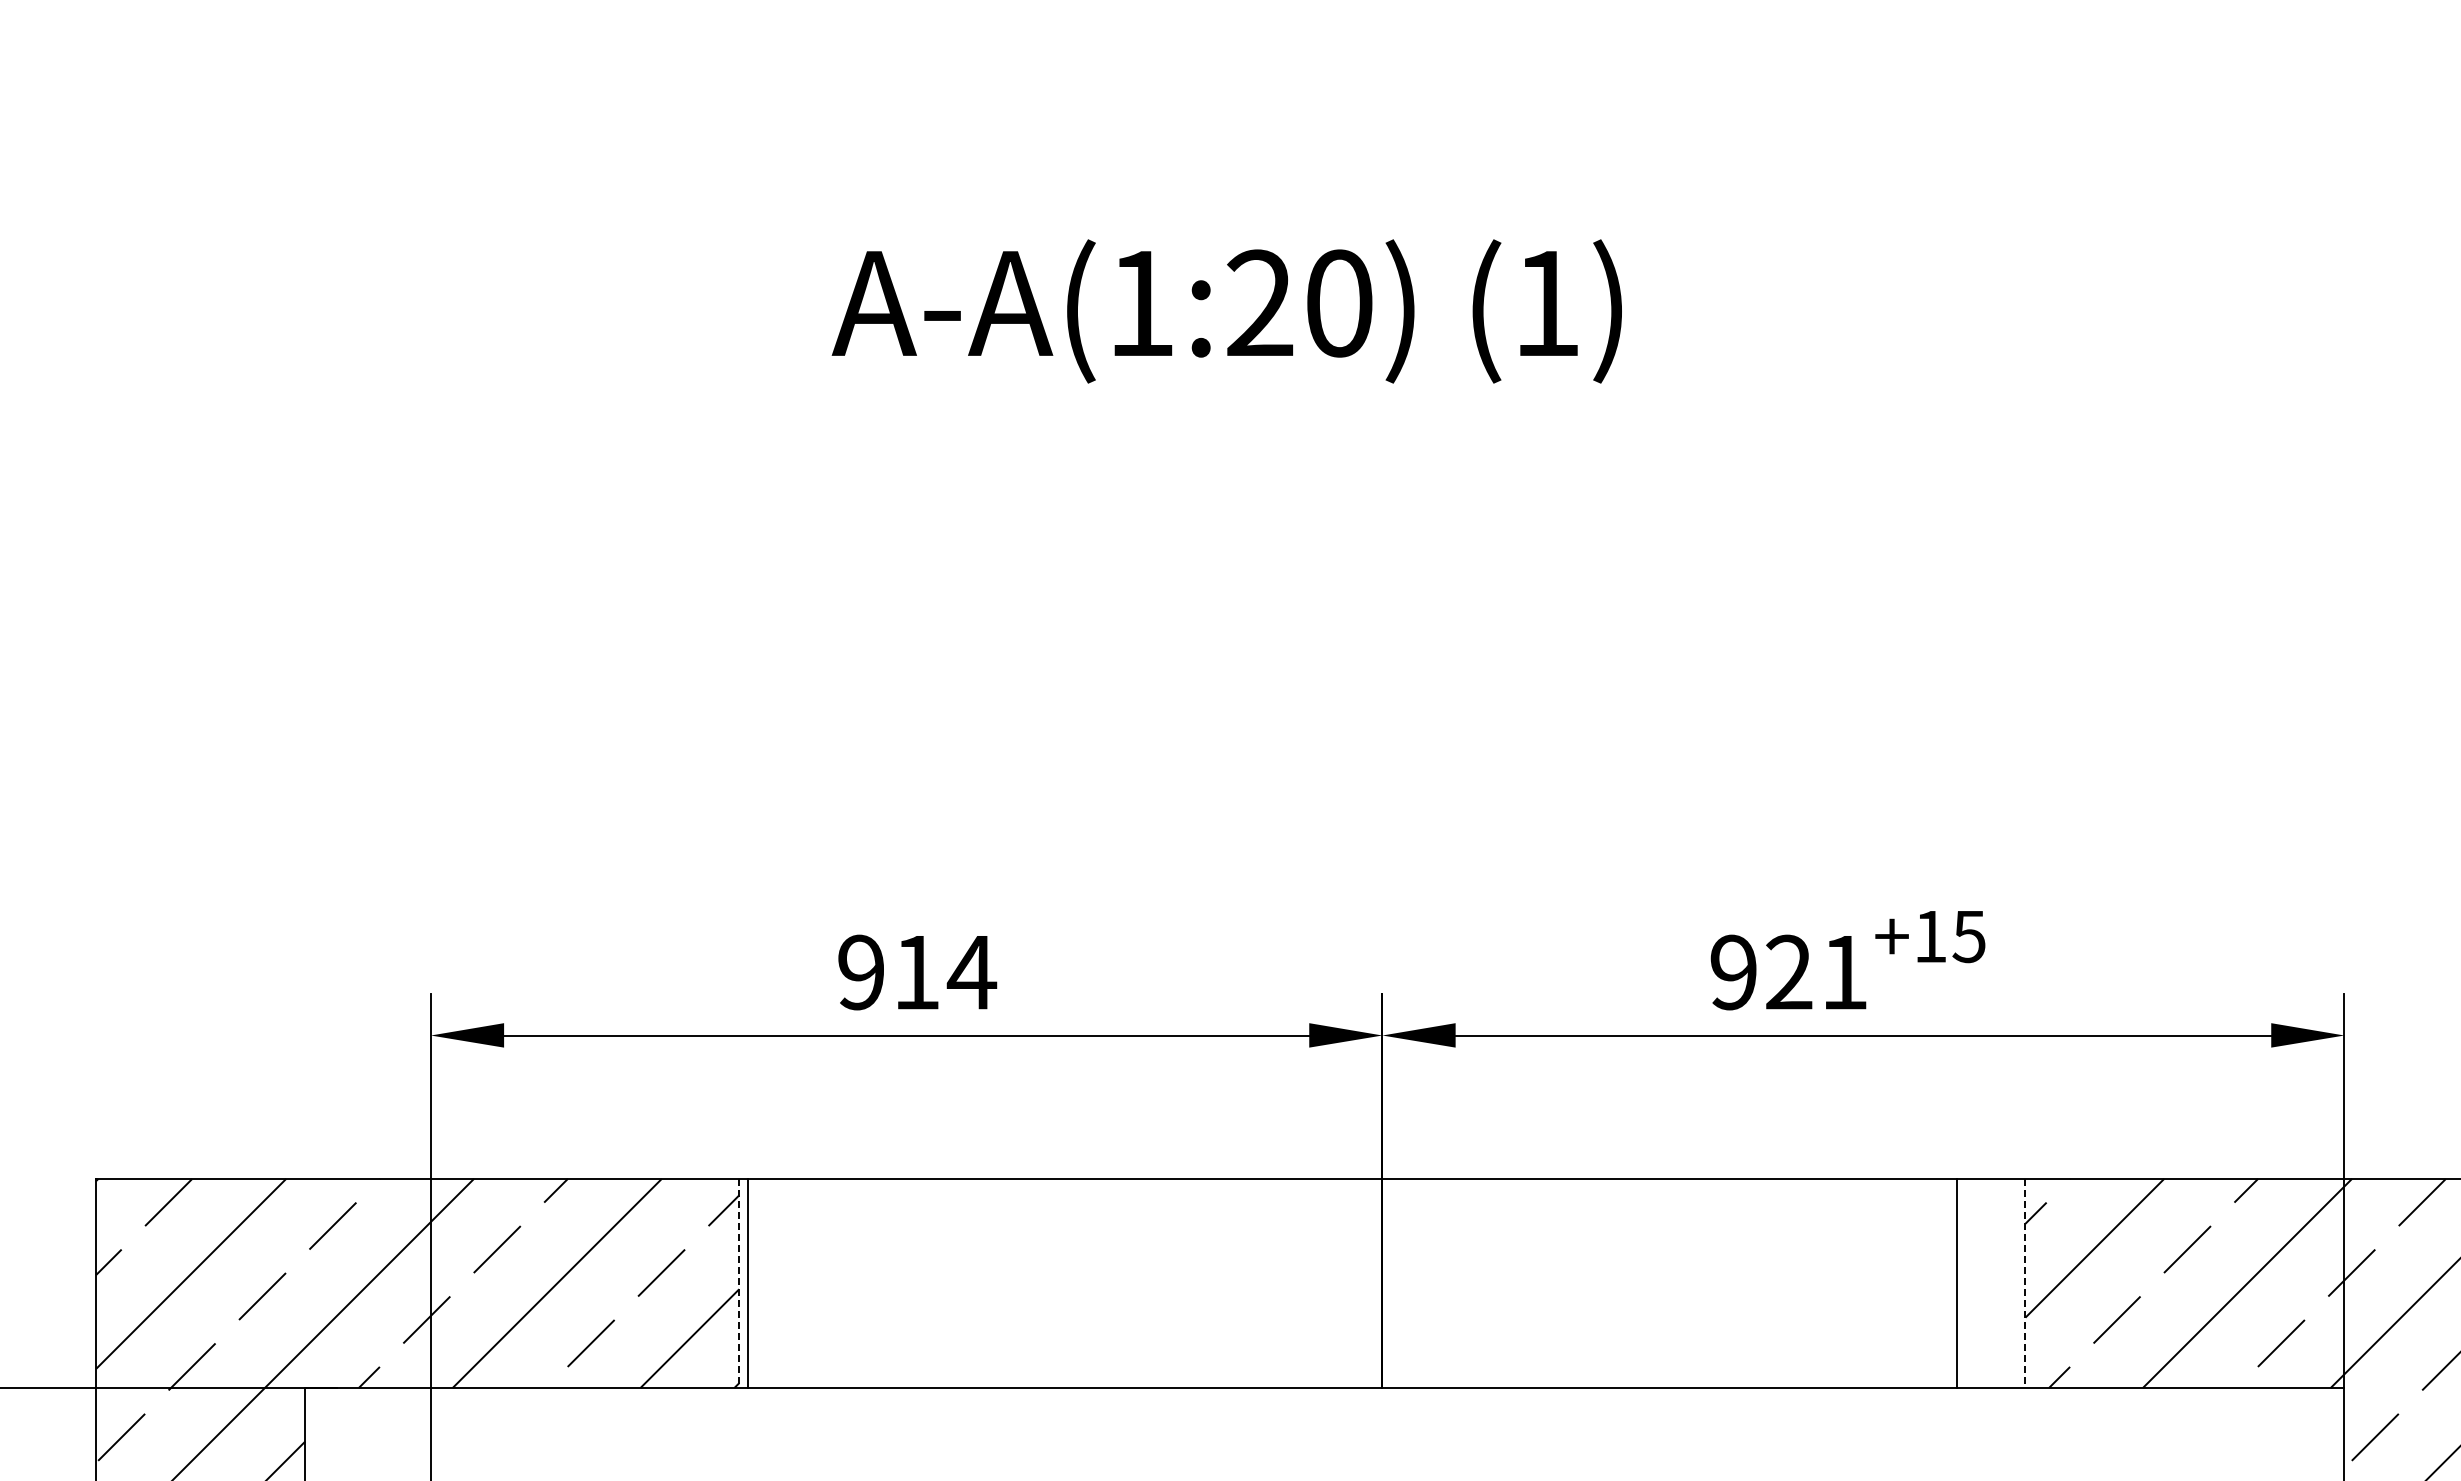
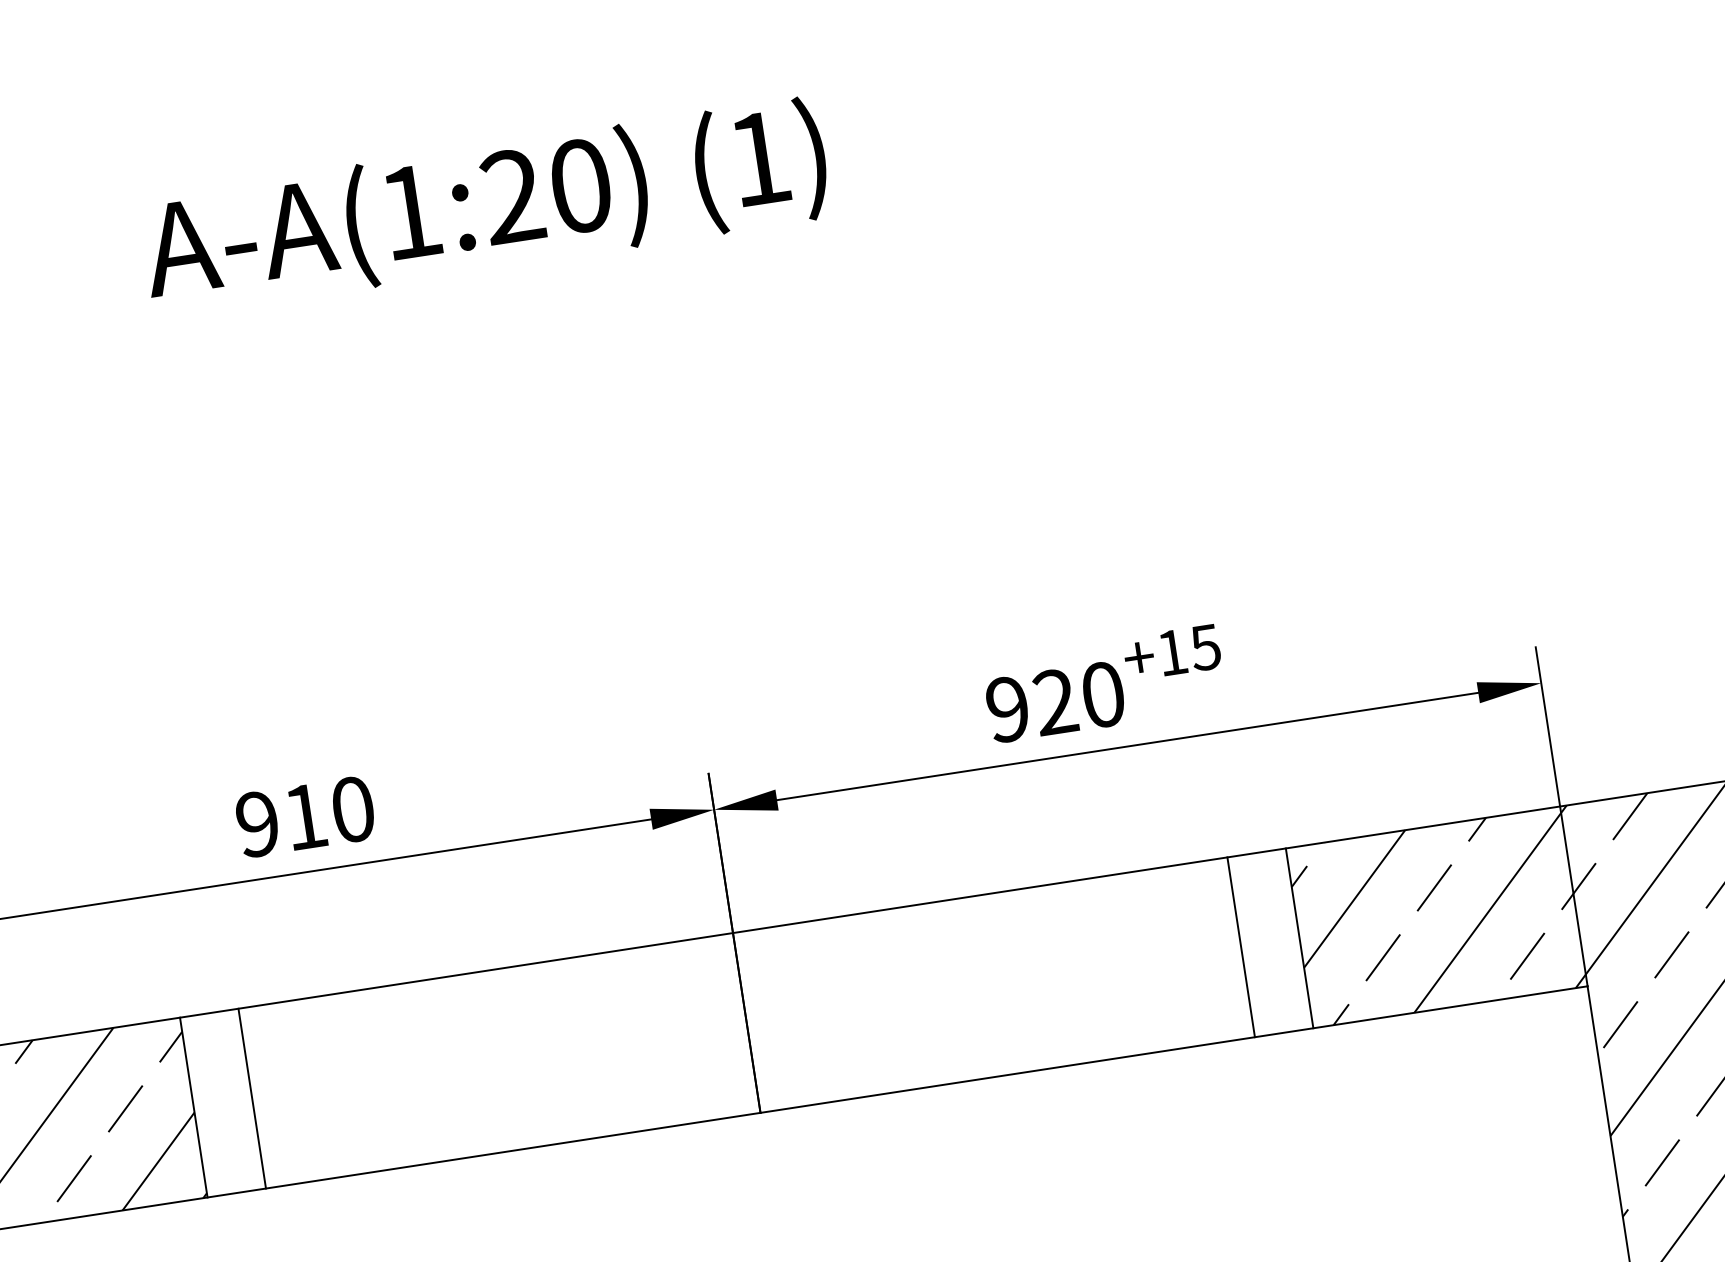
text: (971, 972) -> (352, 809), 914 -> 910
text: (1844, 972) -> (1103, 694), 921 -> 920
line: (739, 1283) -> (193, 1107), dashed -> solid
line: (748, 1283) -> (252, 1098), moved
line: (2025, 1283) -> (1299, 938), dashed -> solid

